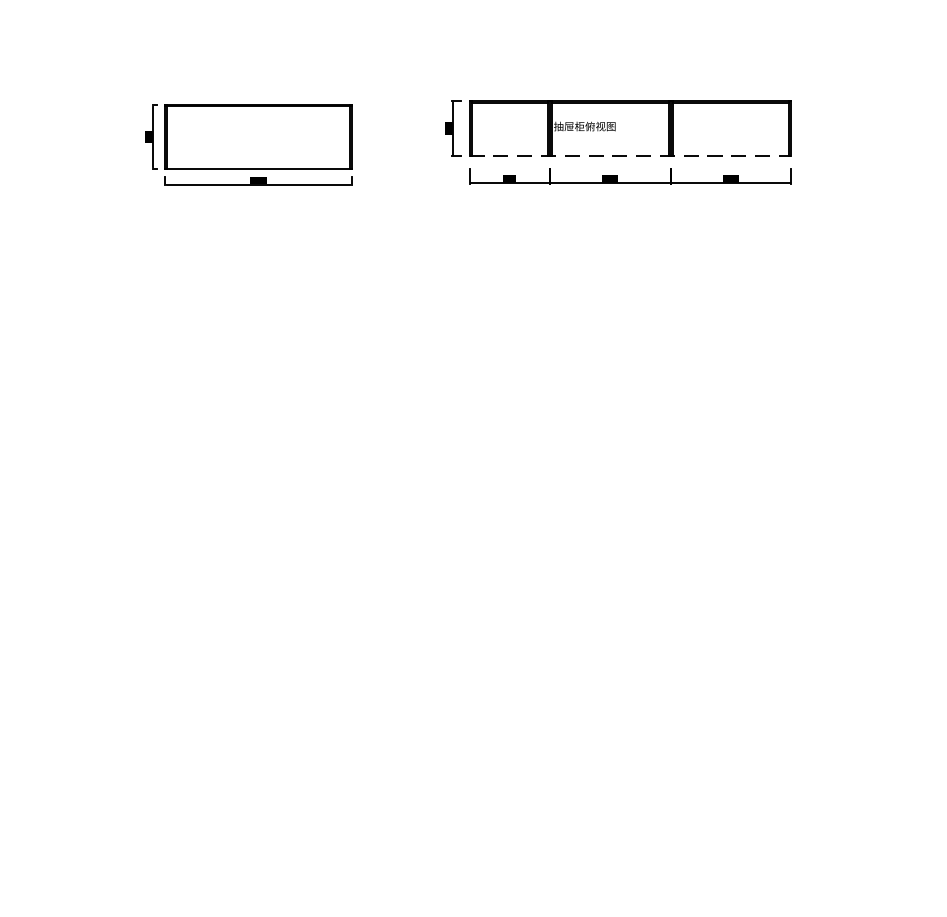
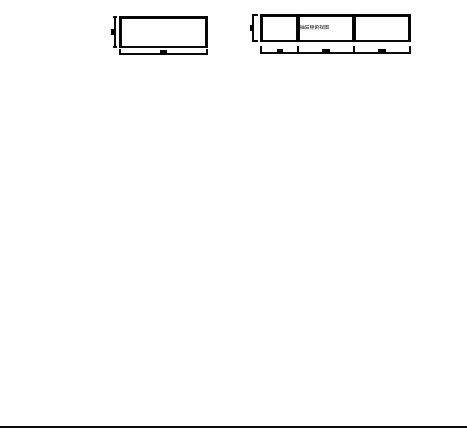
line: (630, 155) -> (335, 40), dashed -> solid

